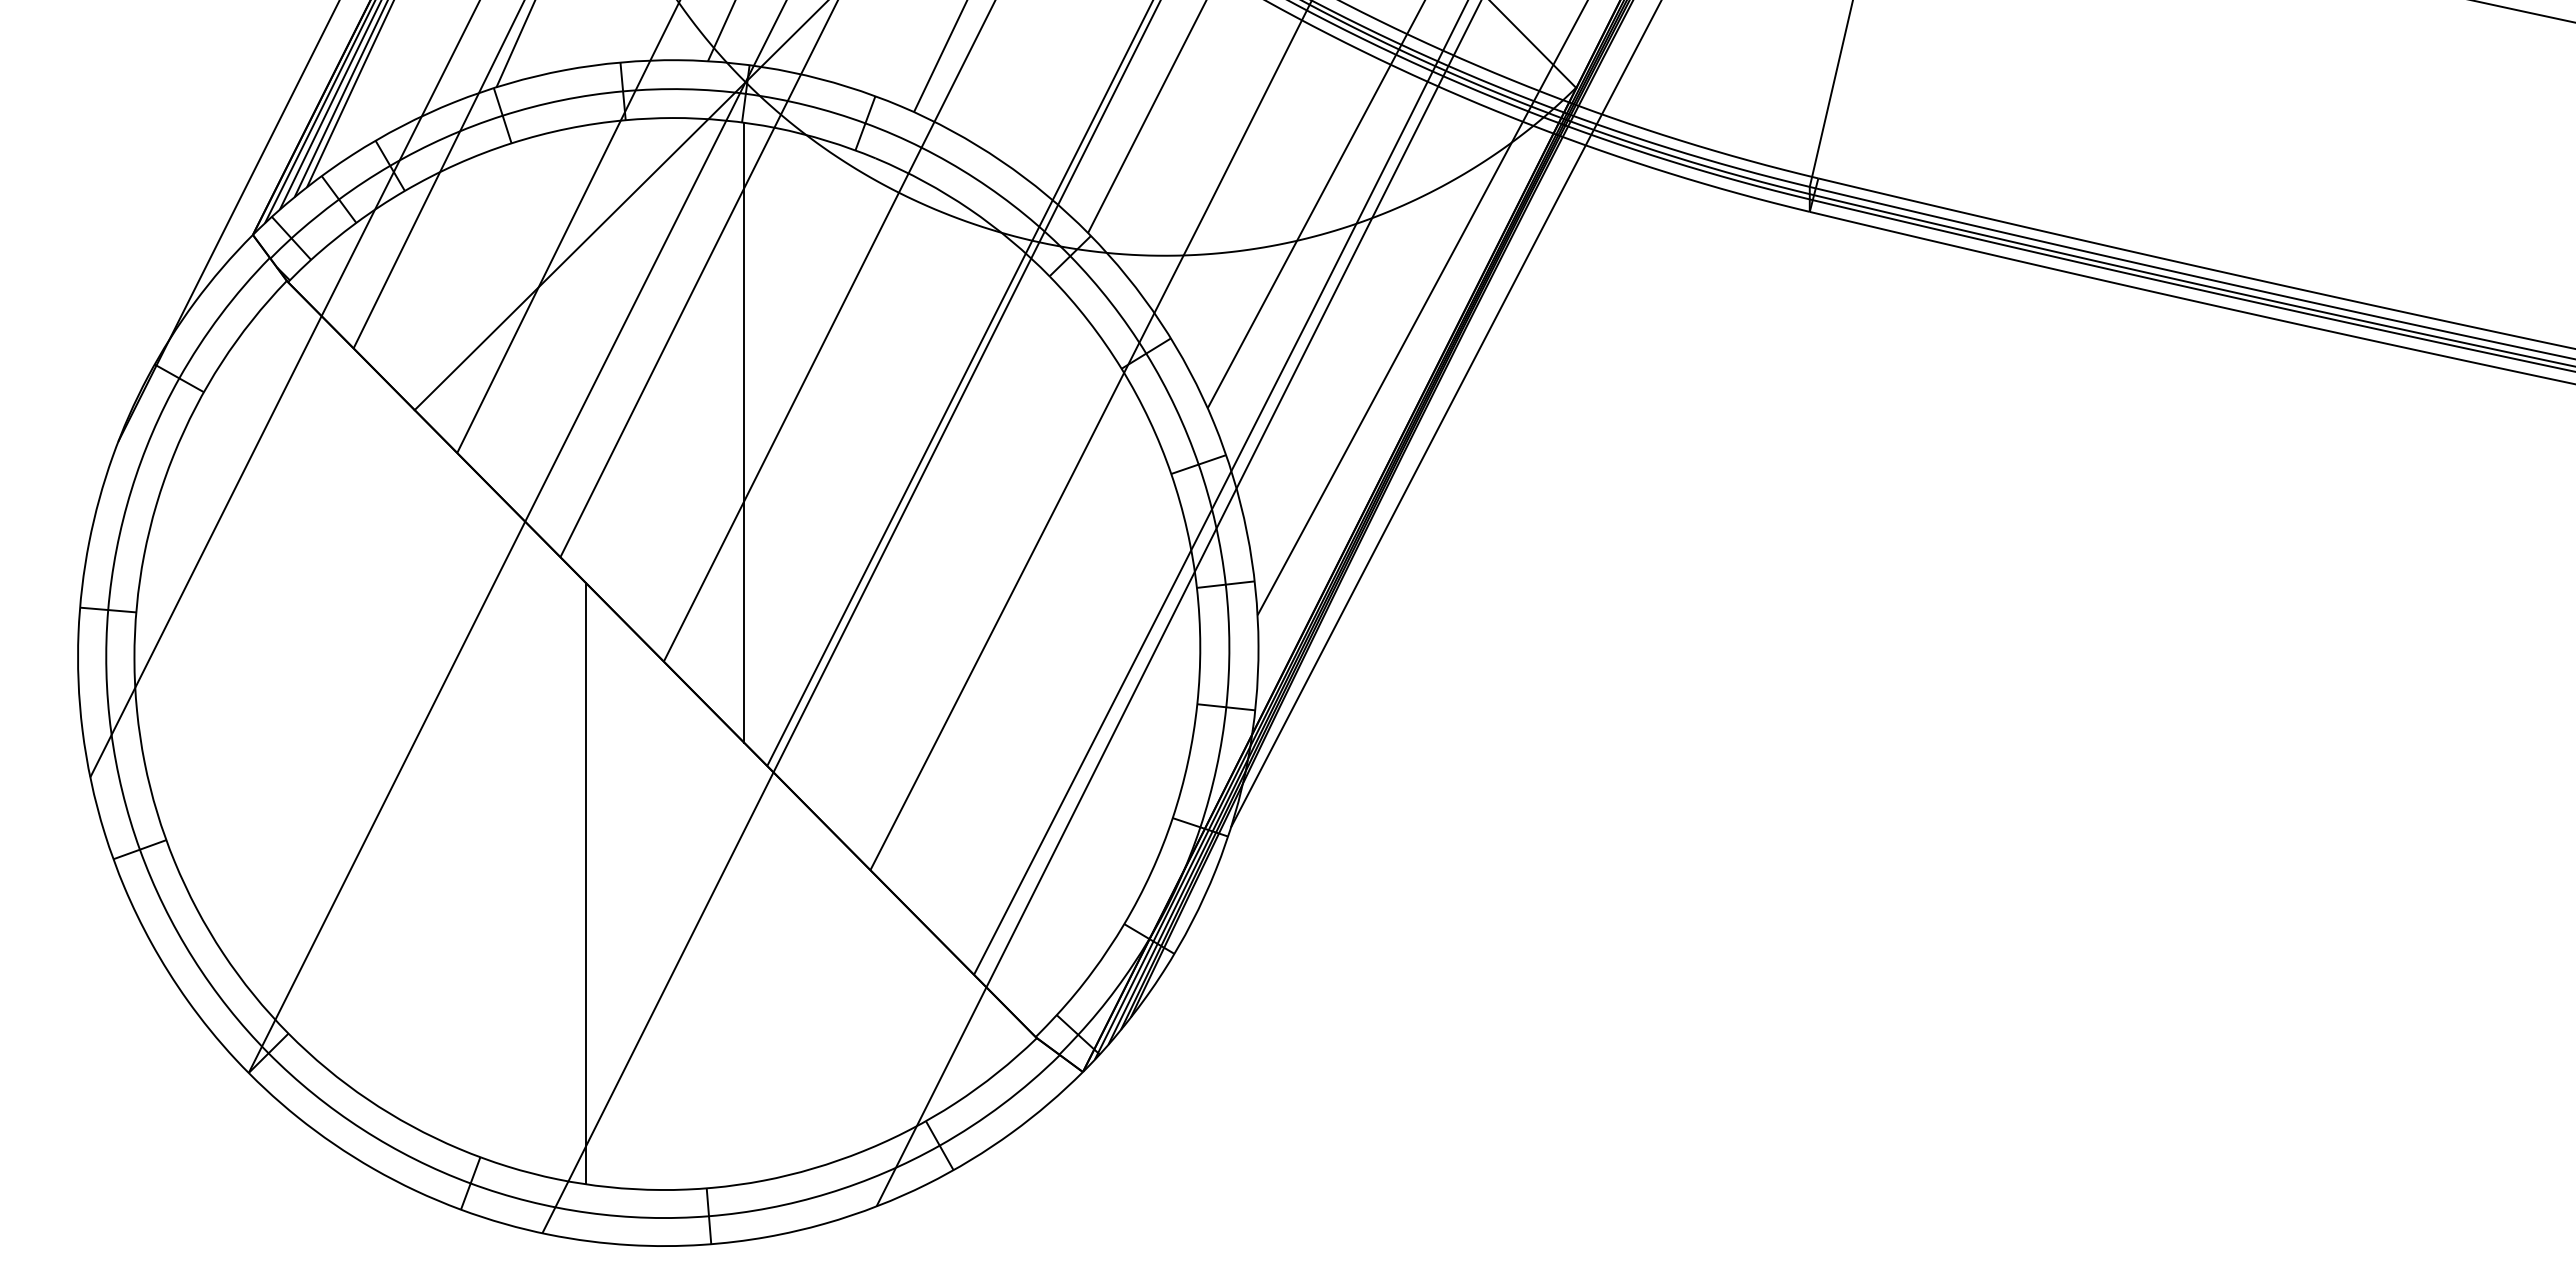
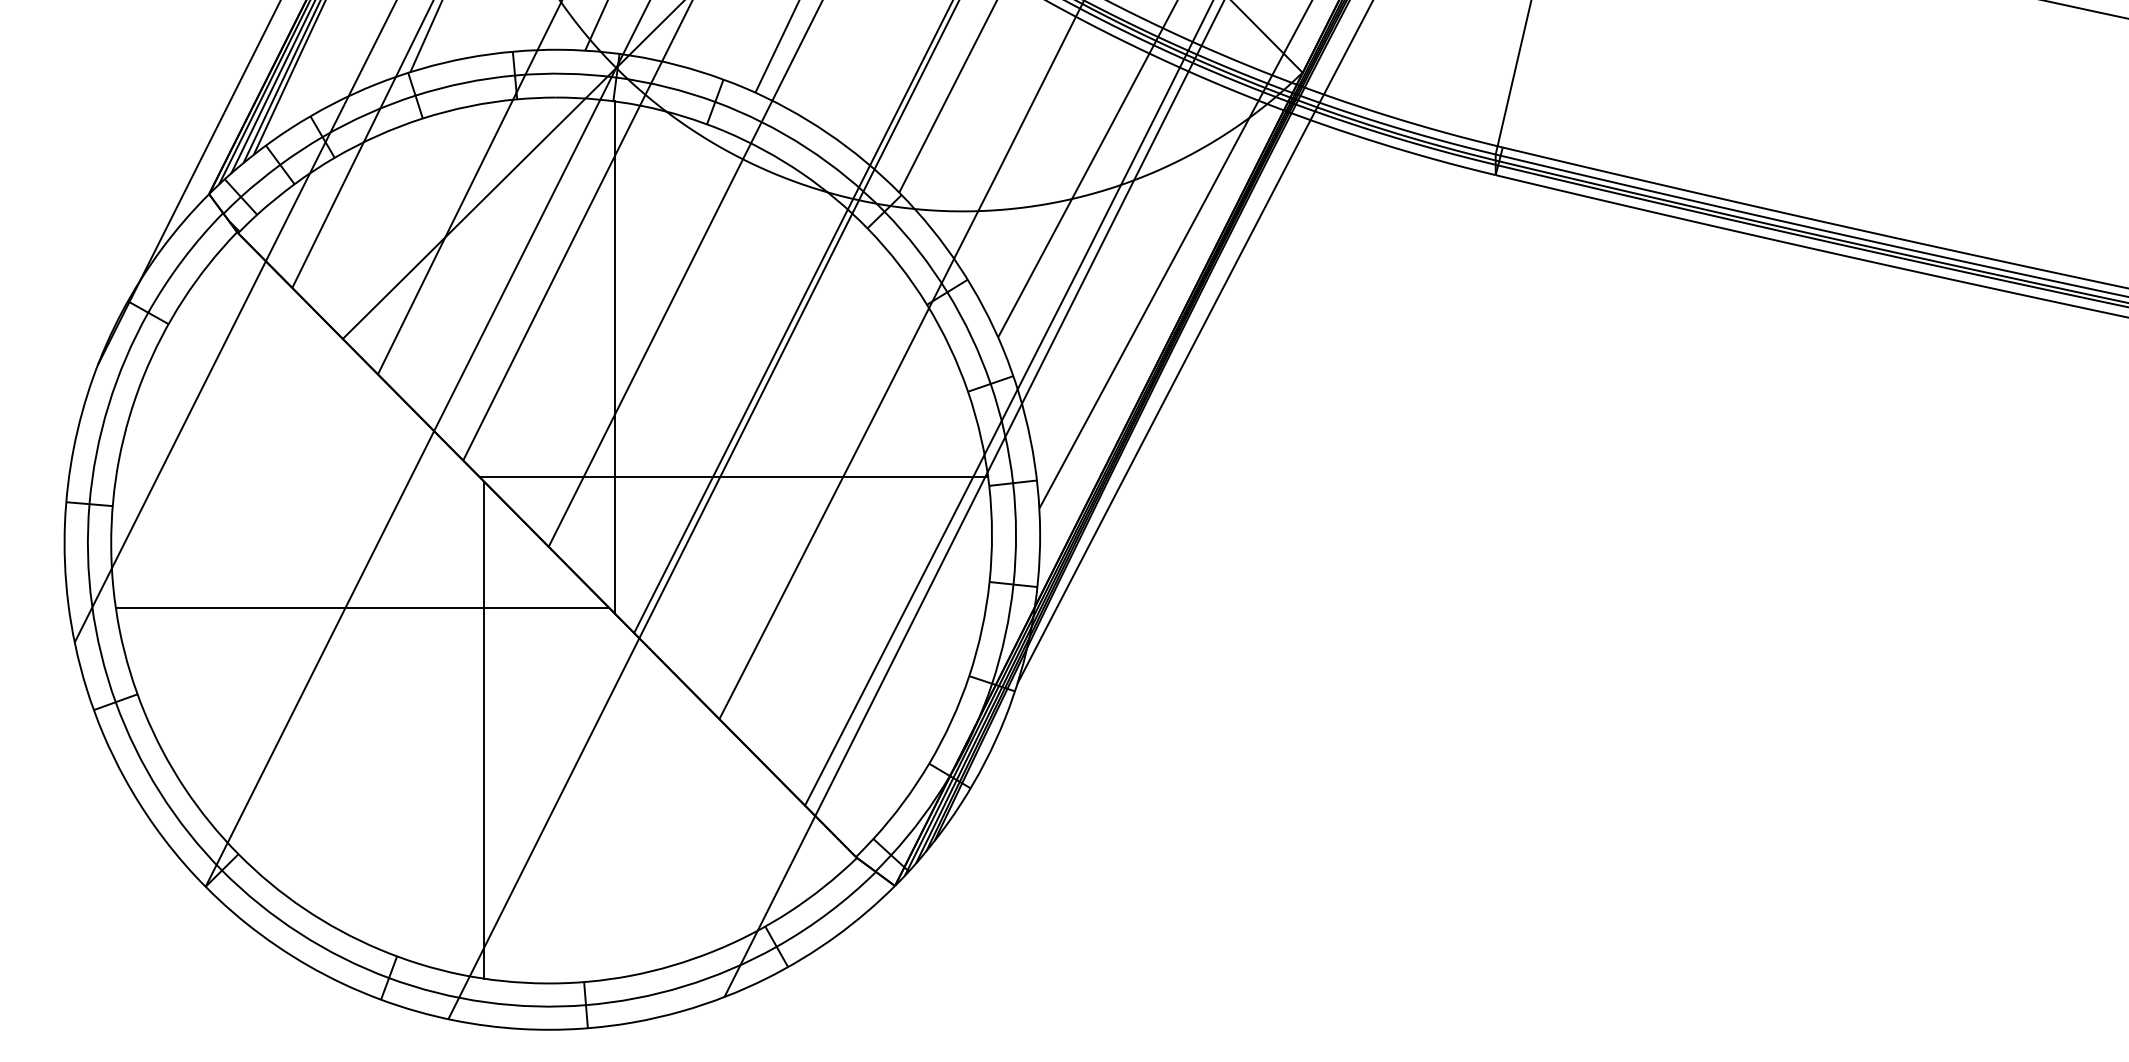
line: (887, 577) -> (733, 477), added
line: (438, 735) -> (362, 607), added

